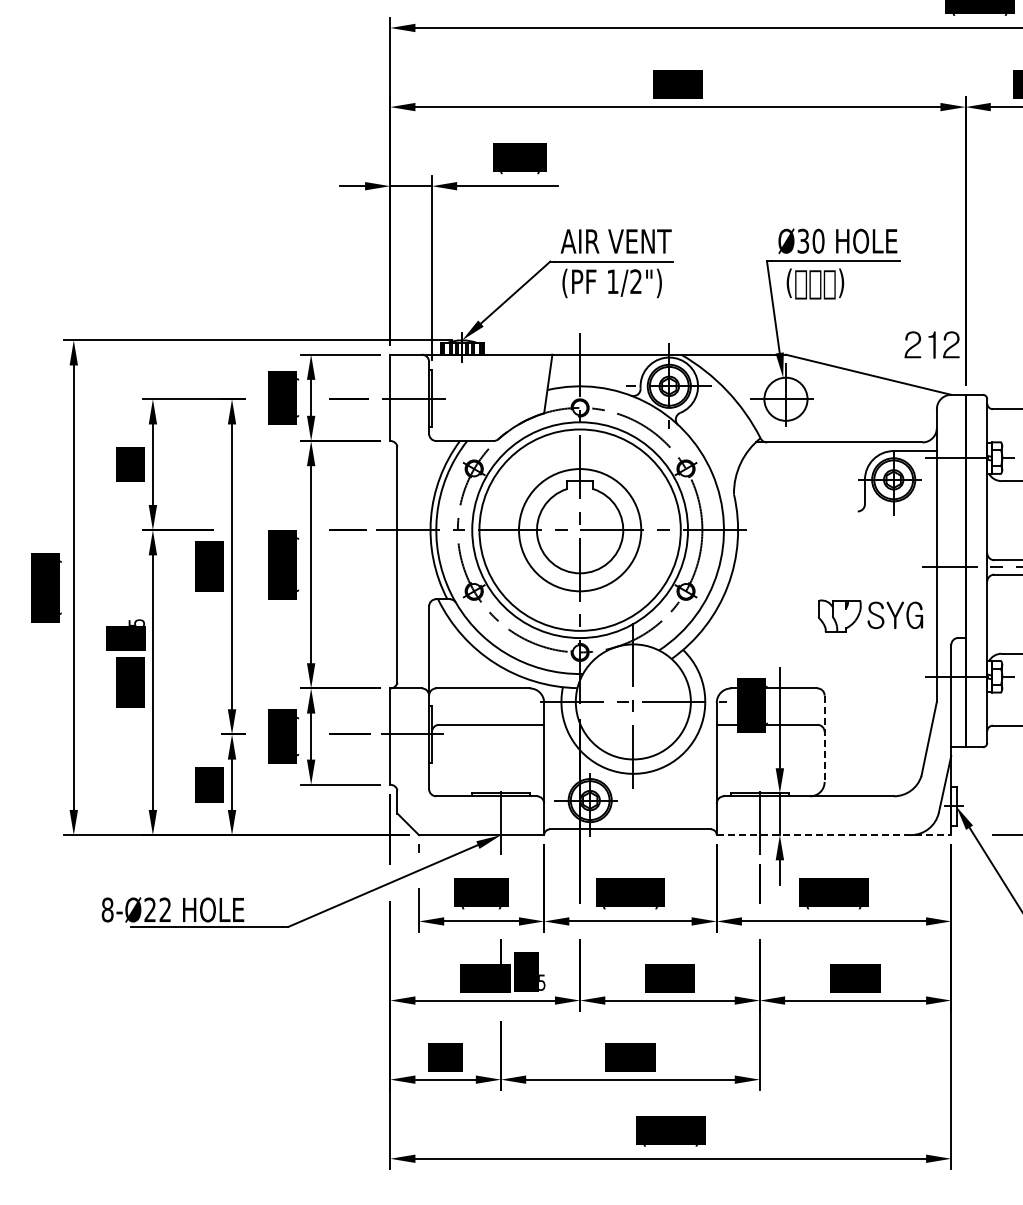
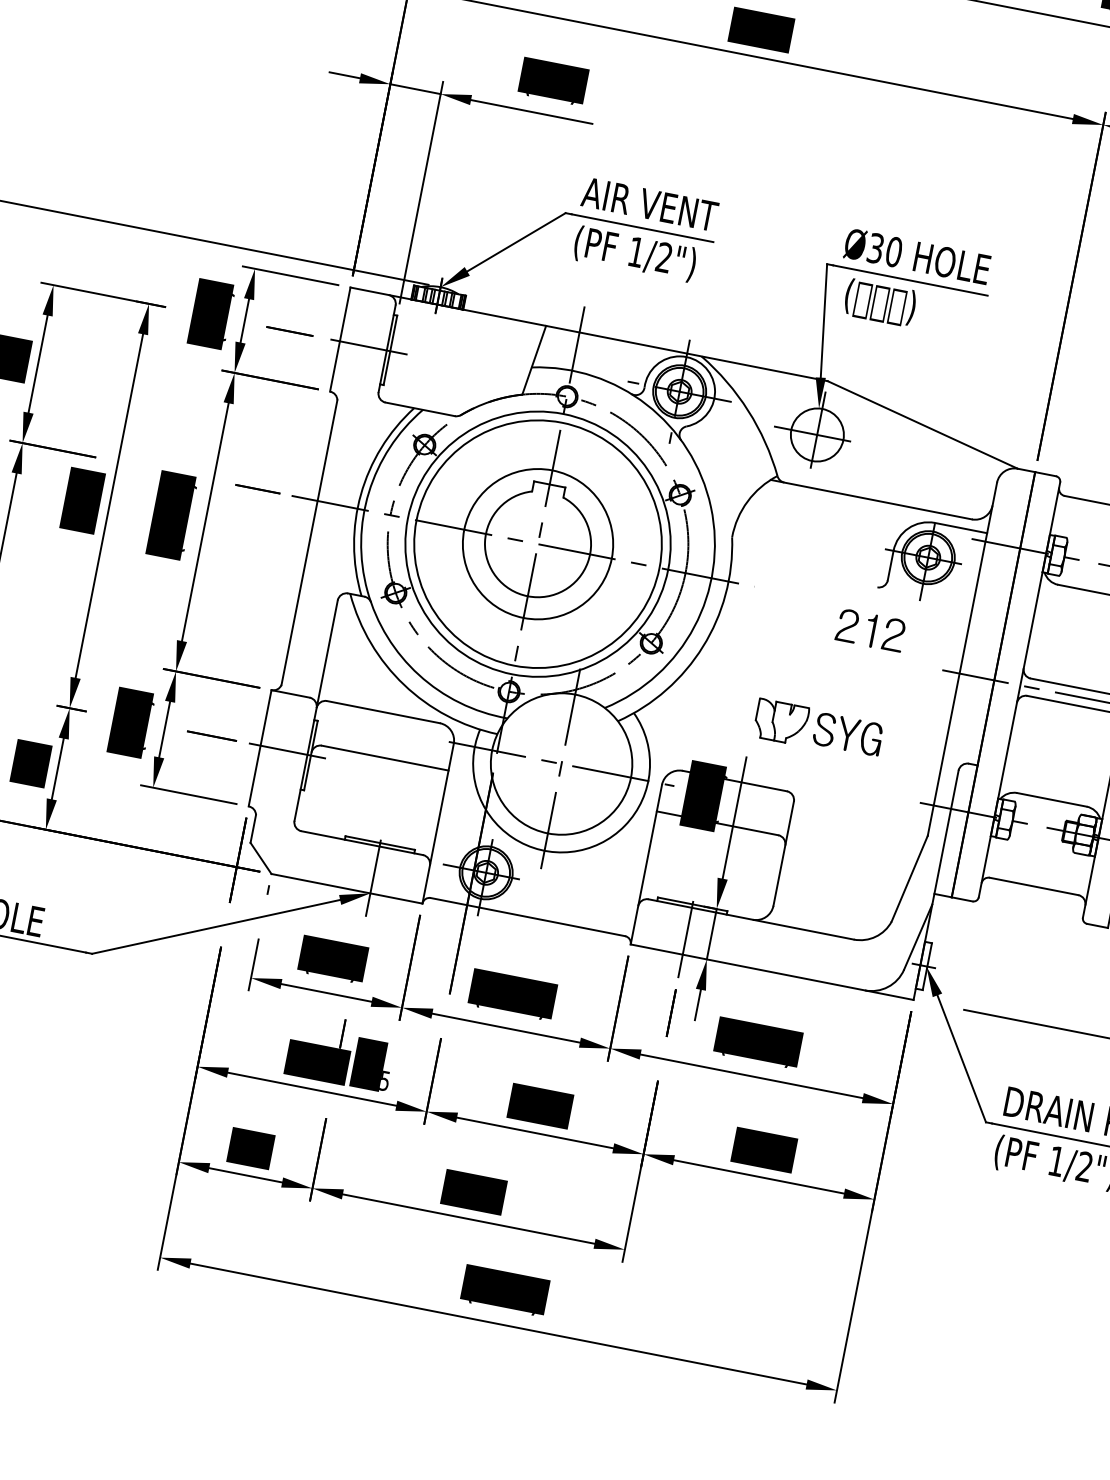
text: (931, 344) -> (870, 629), moved
part: (870, 615) -> (818, 728), moved
line: (824, 739) -> (783, 854), dashed -> solid
line: (834, 835) -> (772, 972), dashed -> solid

